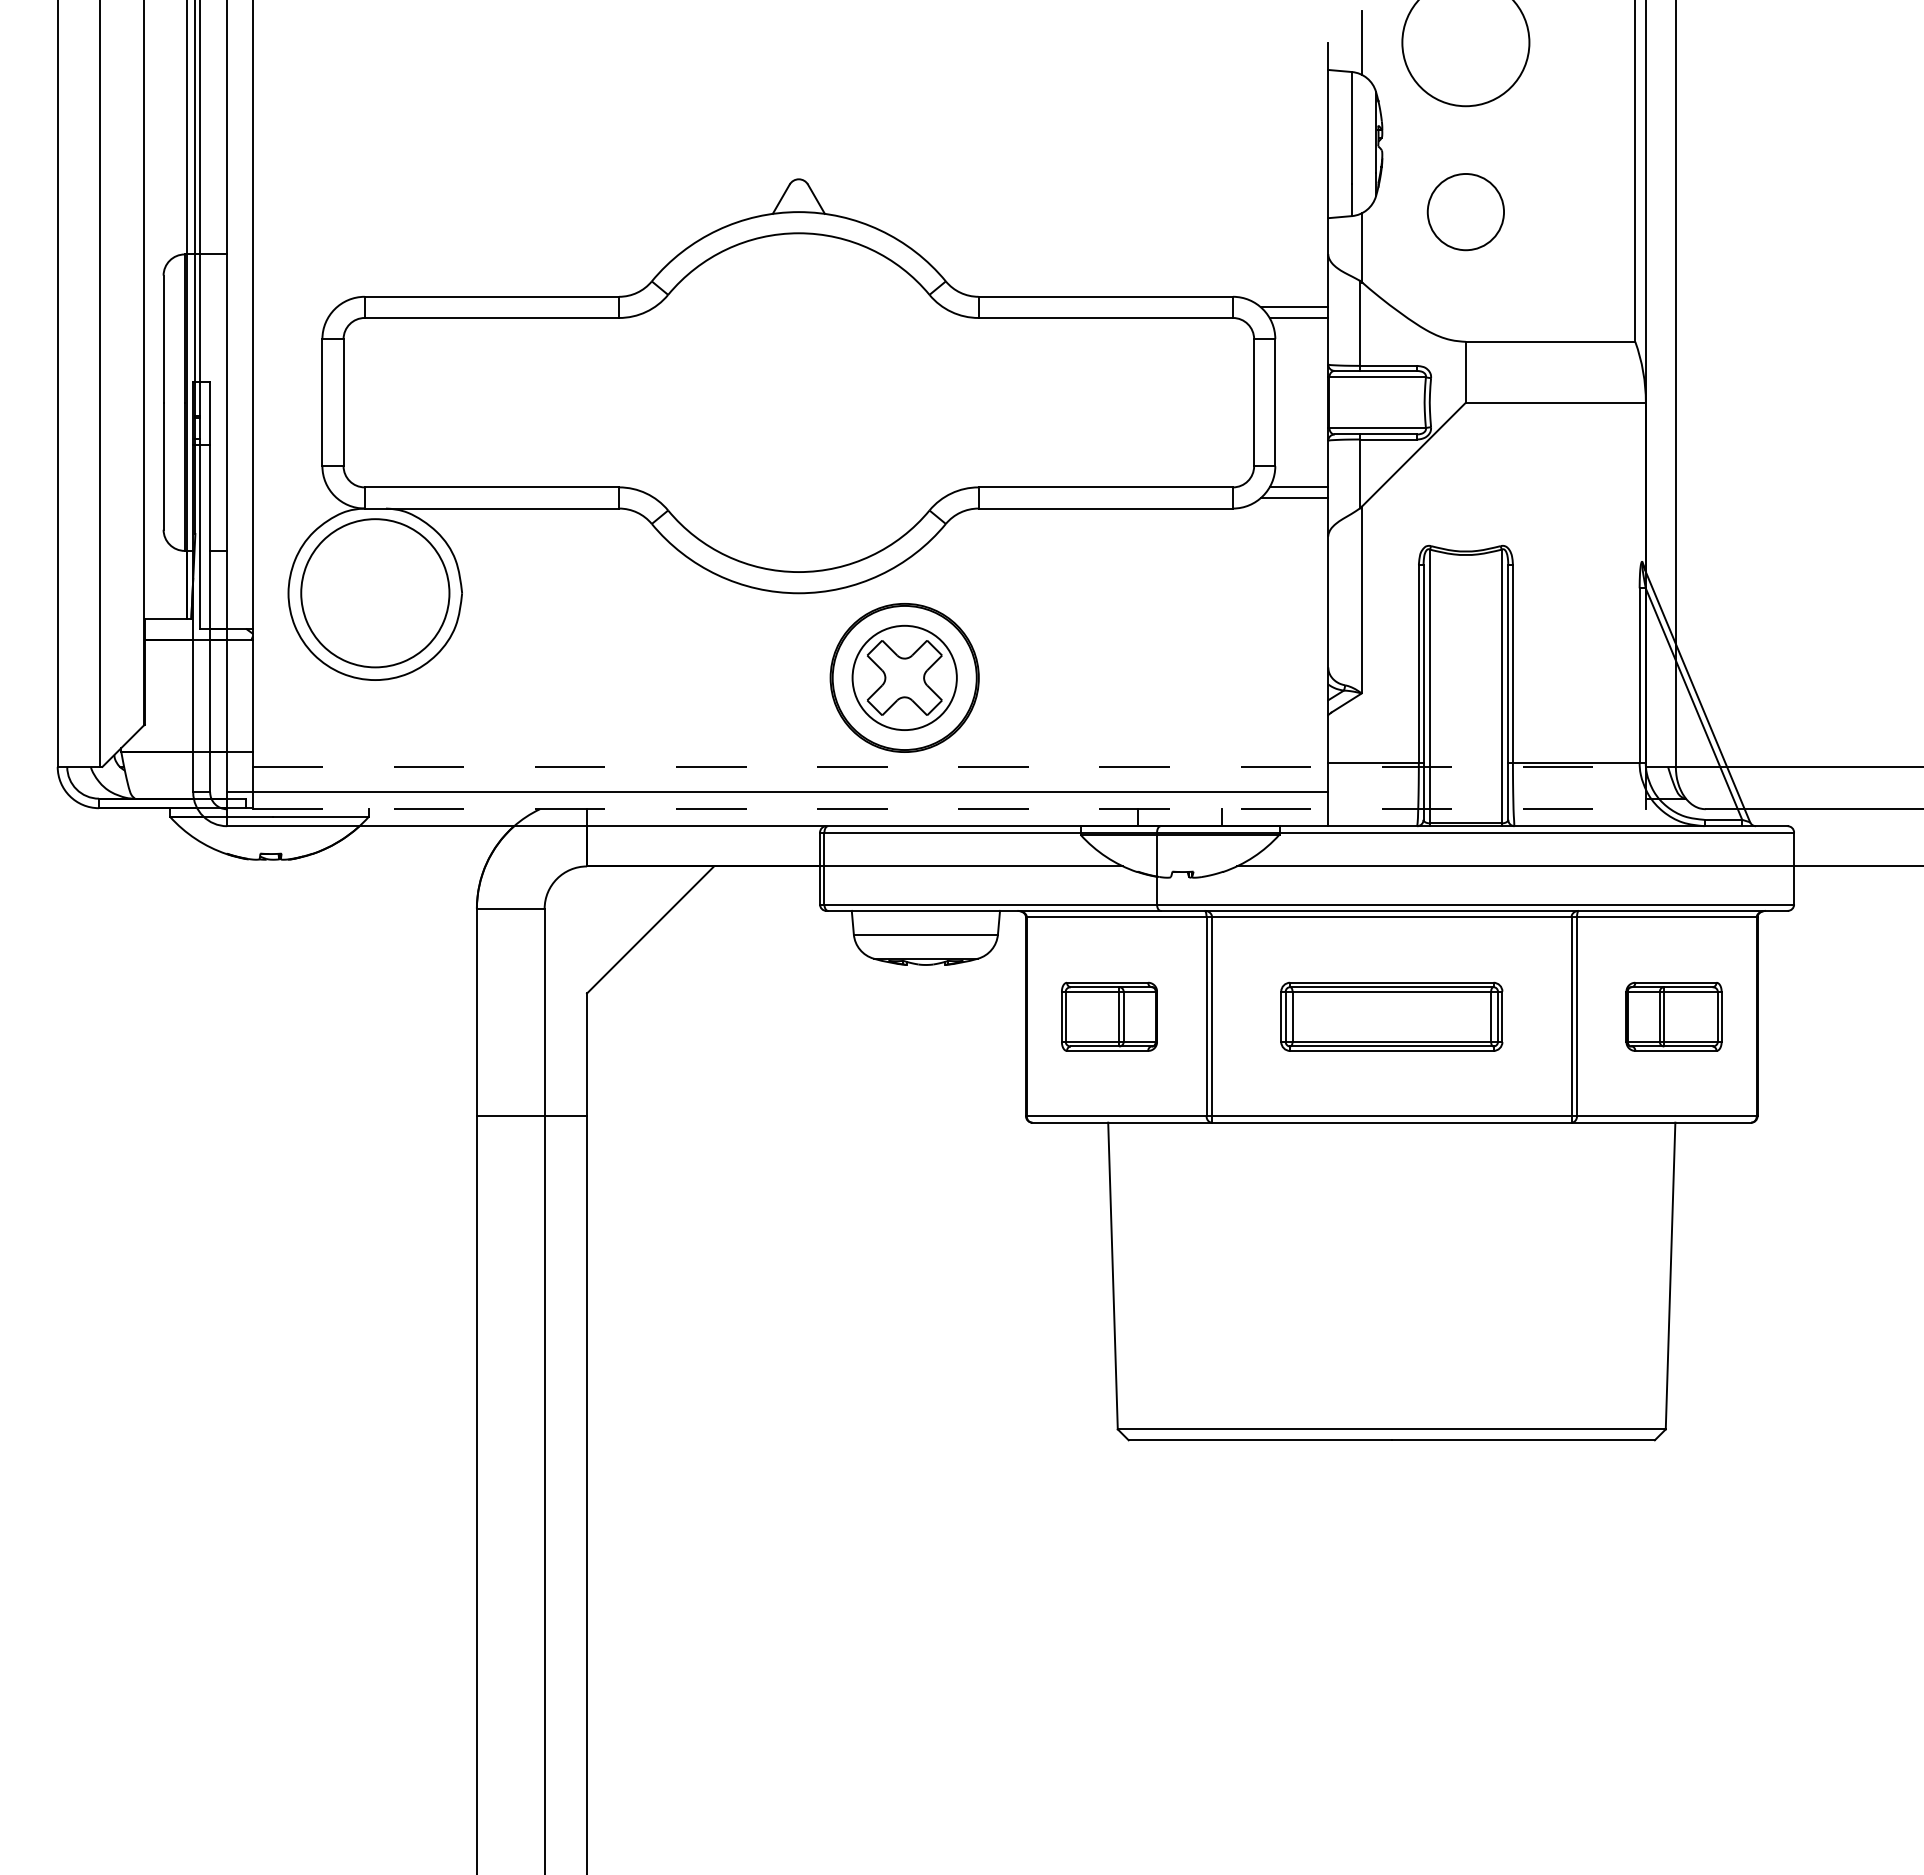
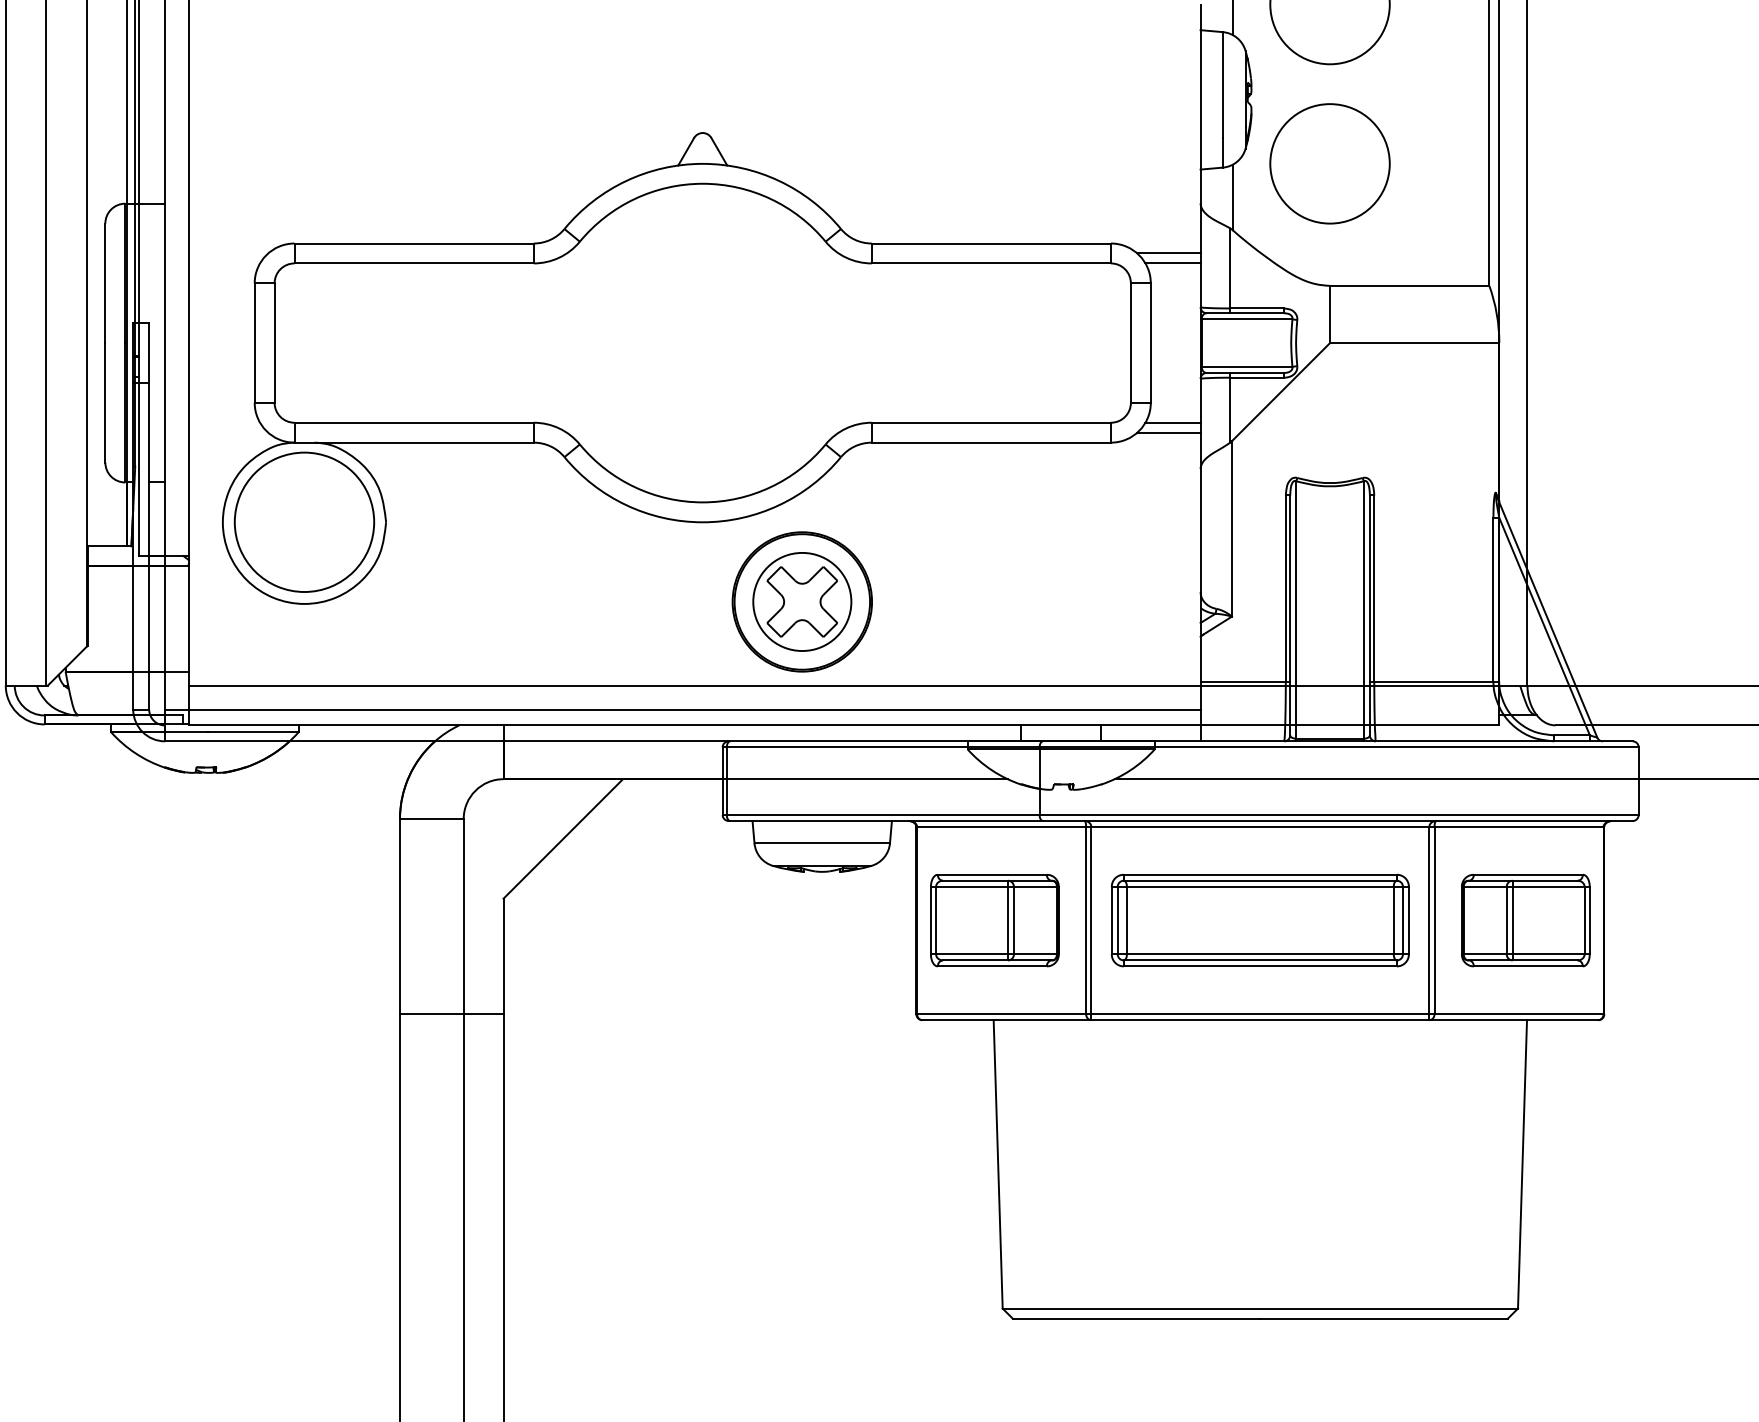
circle: (1465, 211) -> (1329, 163), size x1.67
line: (949, 766) -> (844, 685), dashed -> solid
line: (949, 809) -> (844, 725), dashed -> solid
part: (1109, 1016) -> (994, 920), size x1.43
part: (1391, 1016) -> (1260, 920), size x1.43
part: (1673, 1016) -> (1525, 920), size x1.43

